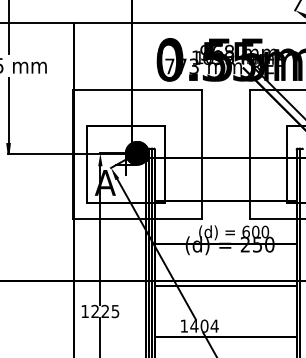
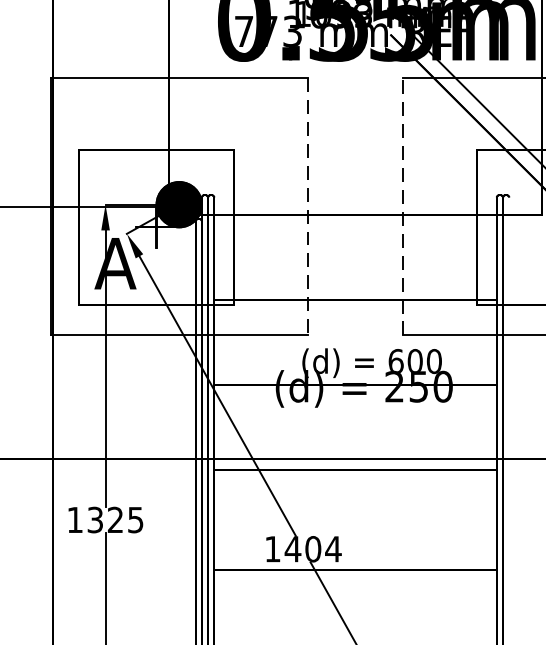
line: (202, 154) -> (309, 207), solid -> dashed
line: (249, 154) -> (402, 207), solid -> dashed
text: (94, 311) -> (93, 519), 1225 -> 1325

